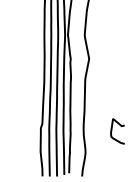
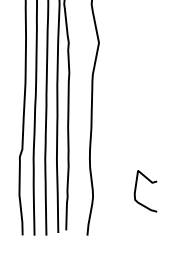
curve: (112, 131) -> (137, 191), moved

